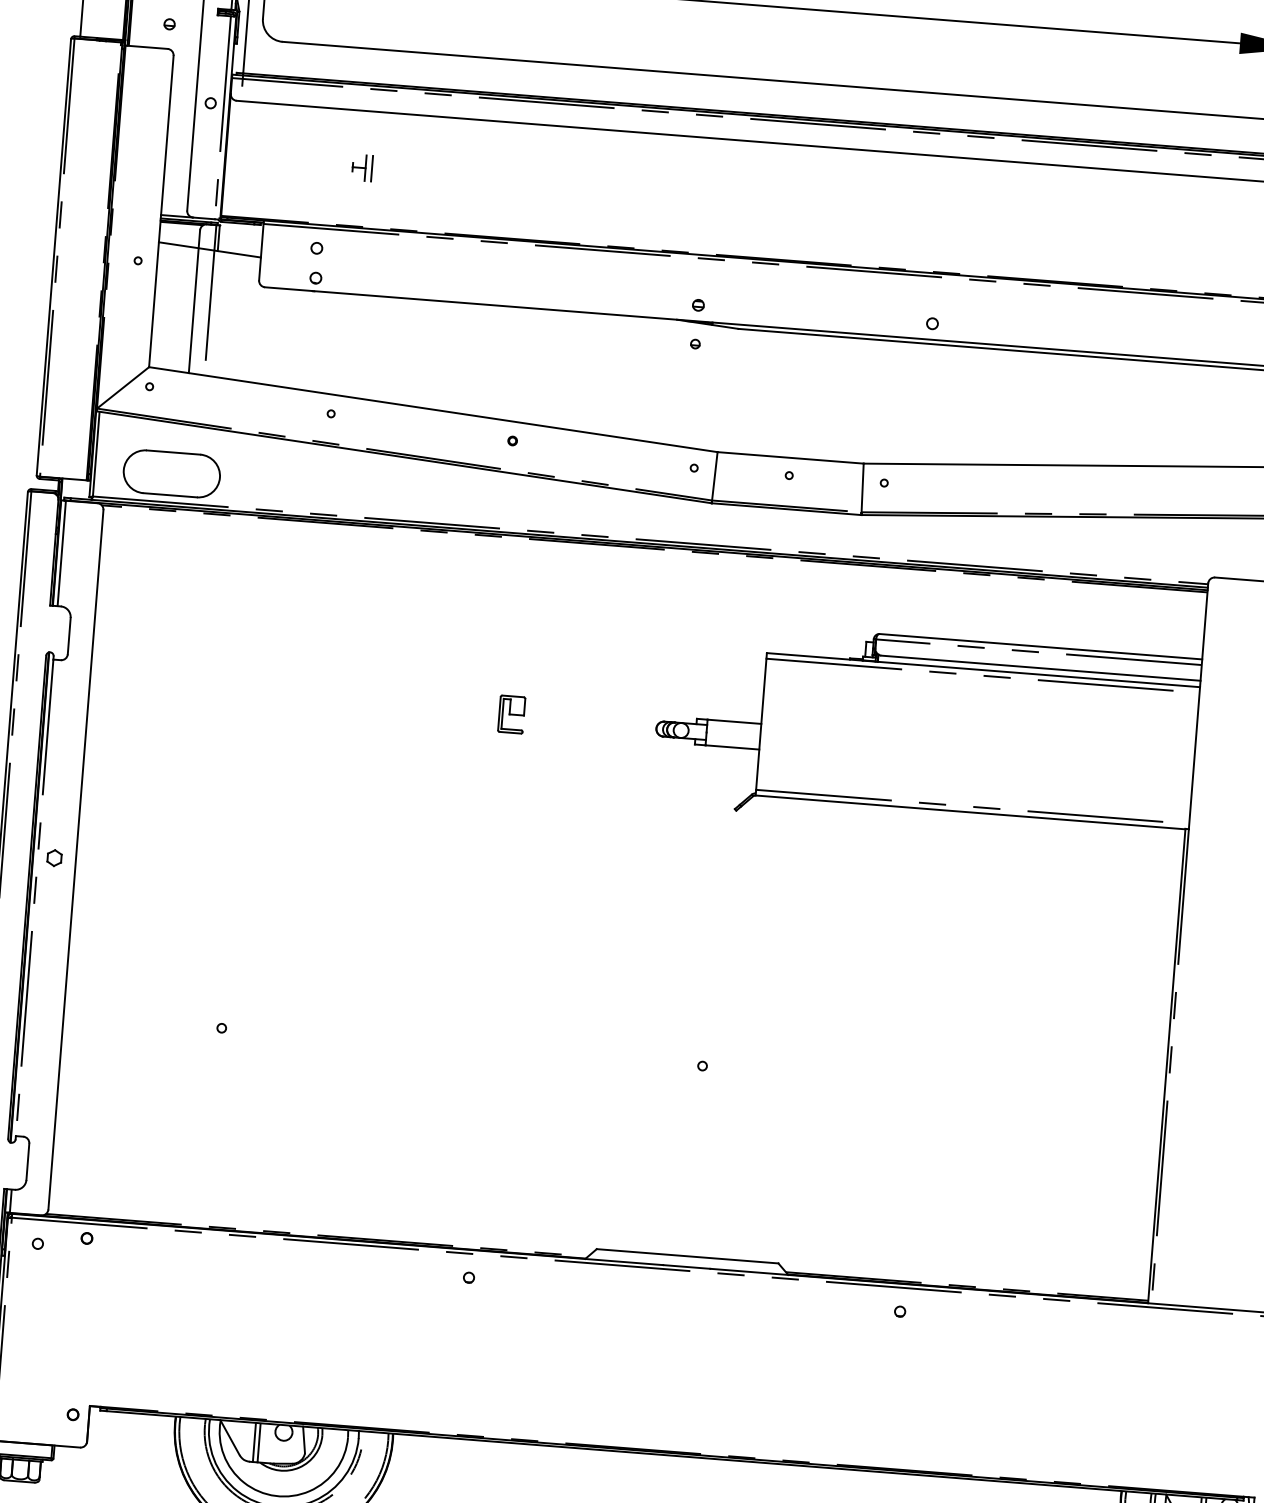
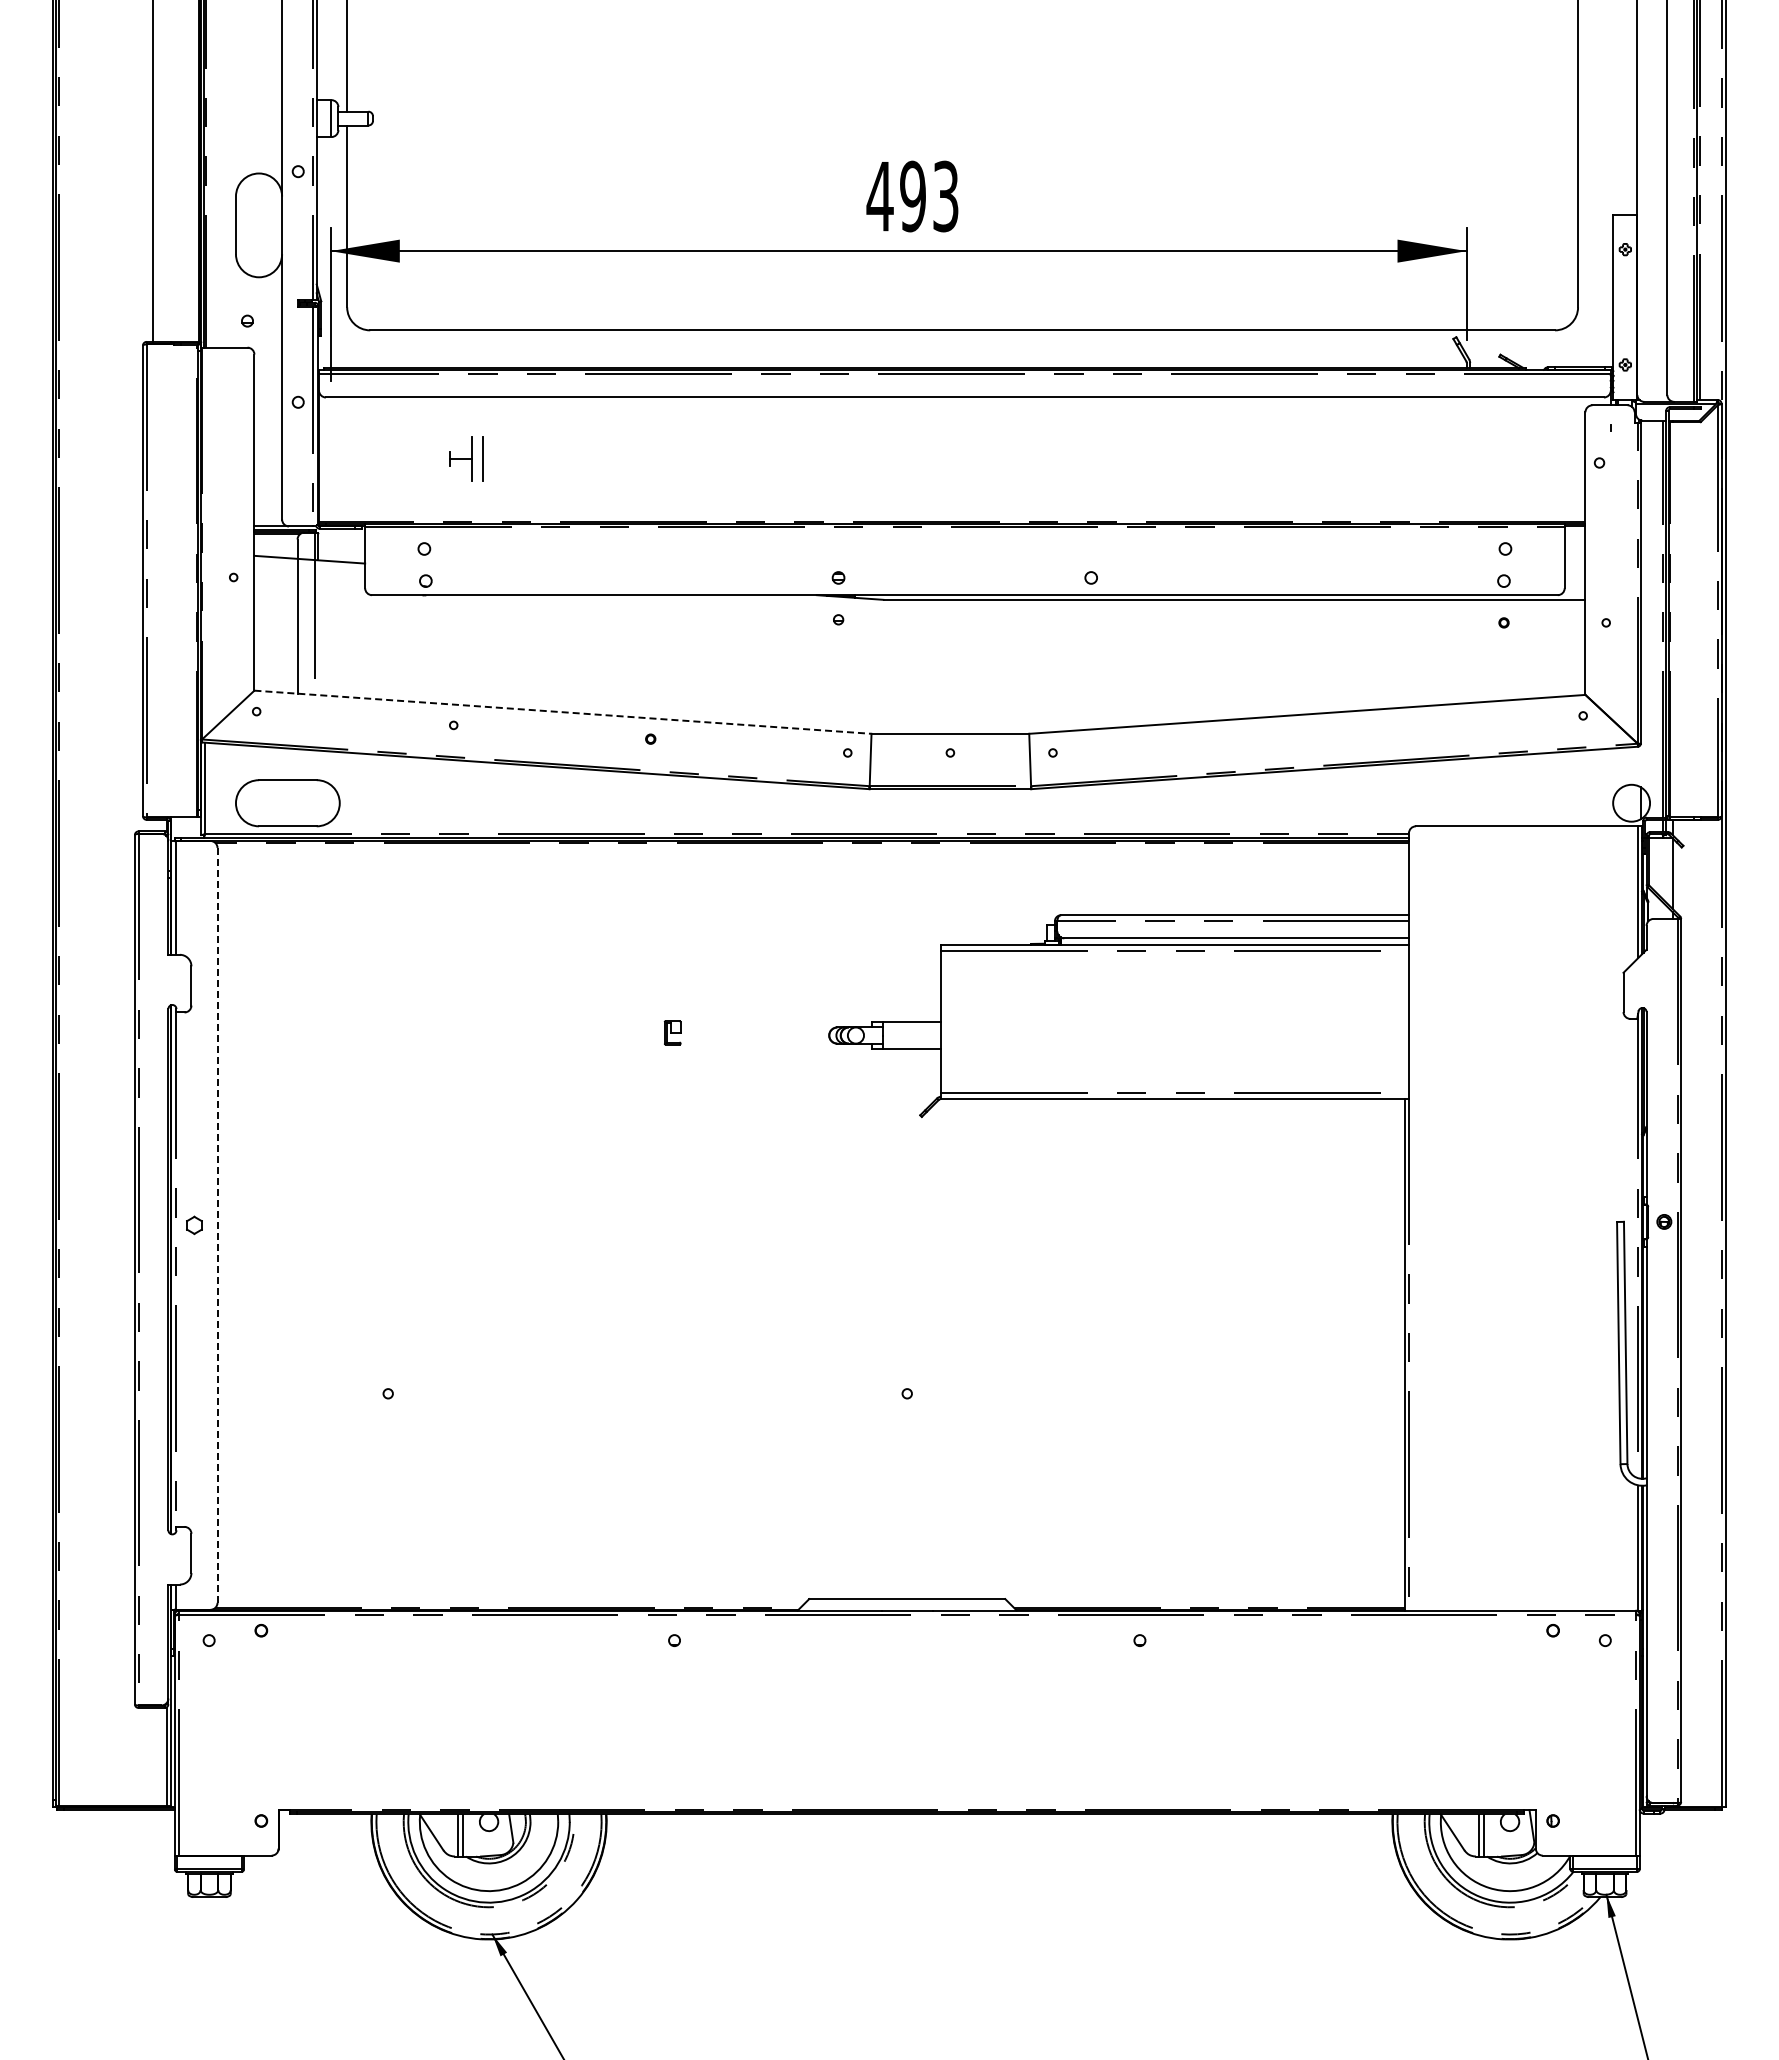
part: (362, 167) -> (466, 458), size x1.6
line: (433, 409) -> (563, 712), solid -> dashed
part: (511, 714) -> (672, 1032), size x0.6
line: (75, 859) -> (217, 1225), solid -> dashed

